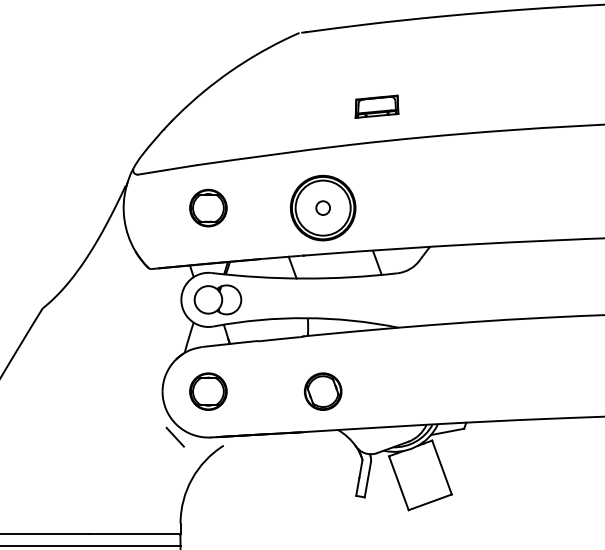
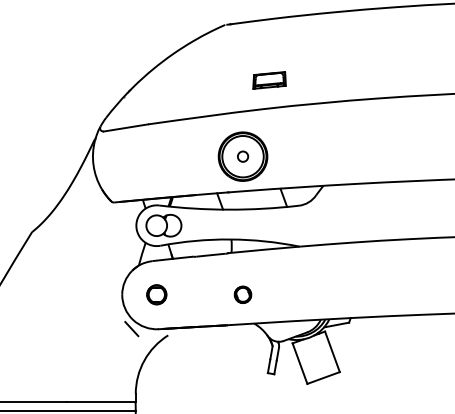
part: (376, 106) -> (269, 80), moved
part: (208, 207) -> (156, 156), removed
part: (208, 391) -> (156, 294), size x0.7
part: (322, 391) -> (242, 294), size x0.6

